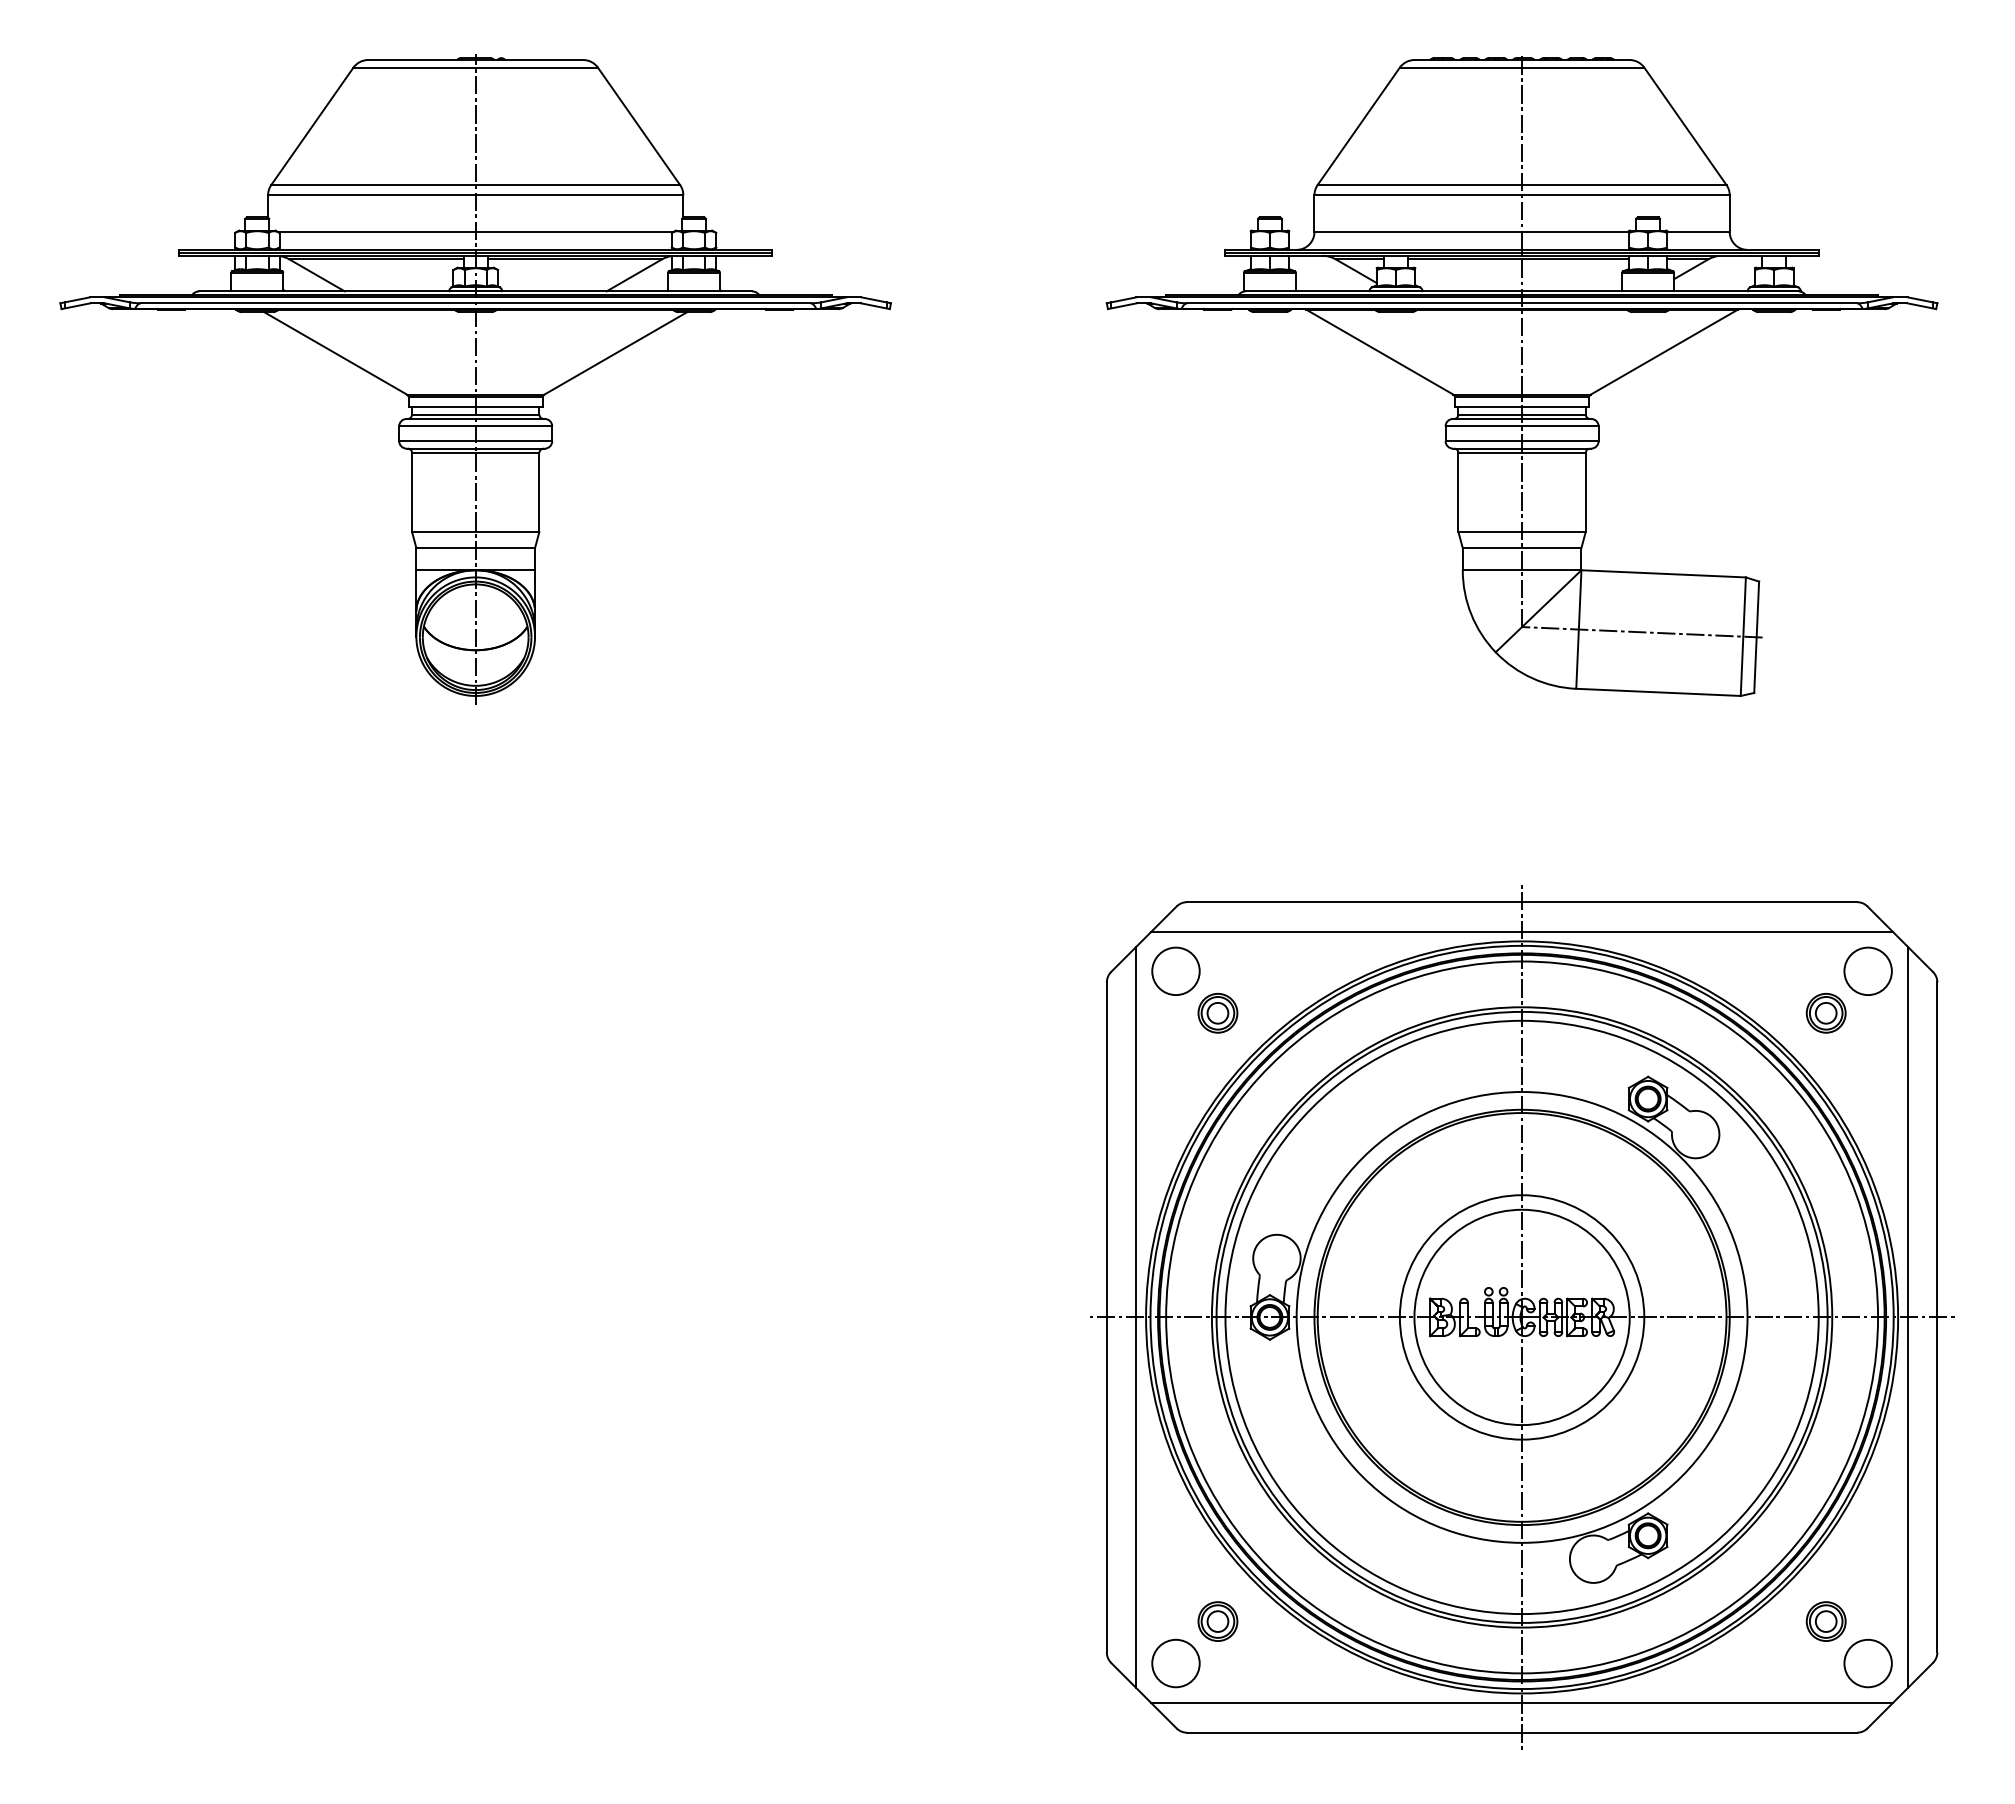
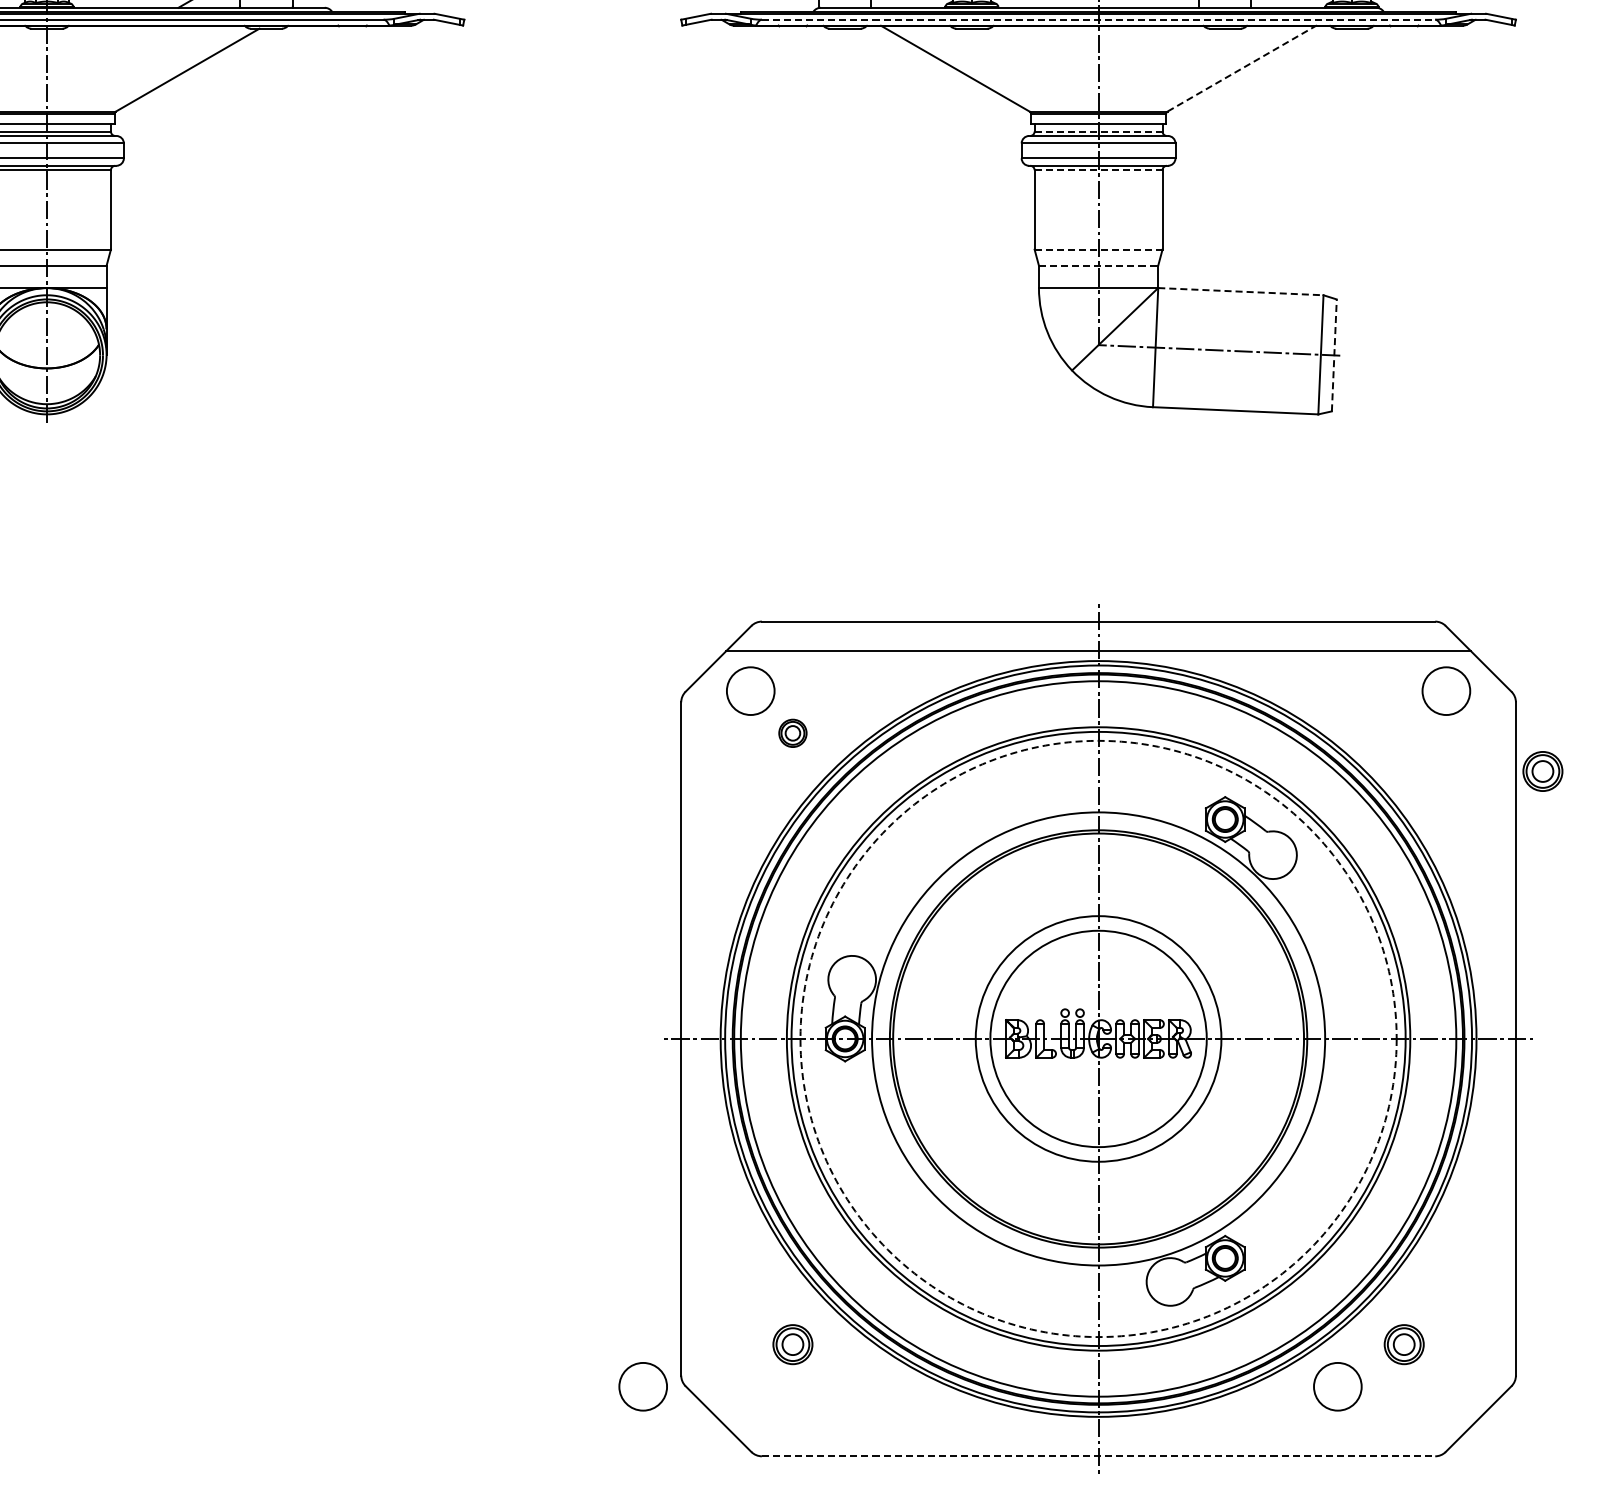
line: (1522, 303) -> (1098, 19), solid -> dashed
line: (1664, 351) -> (1241, 68), solid -> dashed
line: (1522, 414) -> (1098, 131), solid -> dashed
line: (1522, 453) -> (1098, 170), solid -> dashed
line: (1522, 532) -> (1098, 250), solid -> dashed
line: (1522, 548) -> (1098, 266), solid -> dashed
line: (1664, 573) -> (1241, 291), solid -> dashed
line: (1756, 637) -> (1334, 355), solid -> dashed
part: (1217, 1013) -> (792, 733), size x0.7
part: (1825, 1013) -> (1542, 771), moved
line: (1136, 1317) -> (711, 1039), removed
circle: (1521, 1317) -> (1097, 1039), solid -> dashed
line: (1907, 1317) -> (1485, 1039), removed
circle: (1175, 1663) -> (642, 1386), moved
circle: (1867, 1663) -> (1337, 1386), moved
line: (1521, 1703) -> (1097, 1426), removed
line: (1522, 1732) -> (1098, 1456), solid -> dashed

